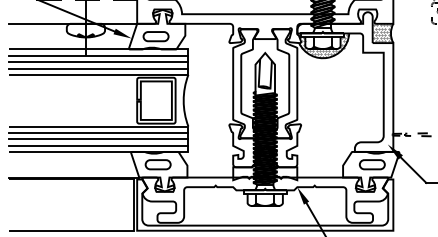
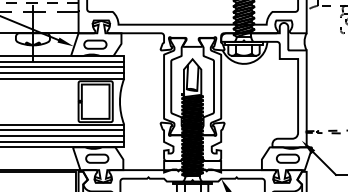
hatch: (382, 33) -> (297, 41), removed
hatch: (322, 46) -> (243, 53), removed

